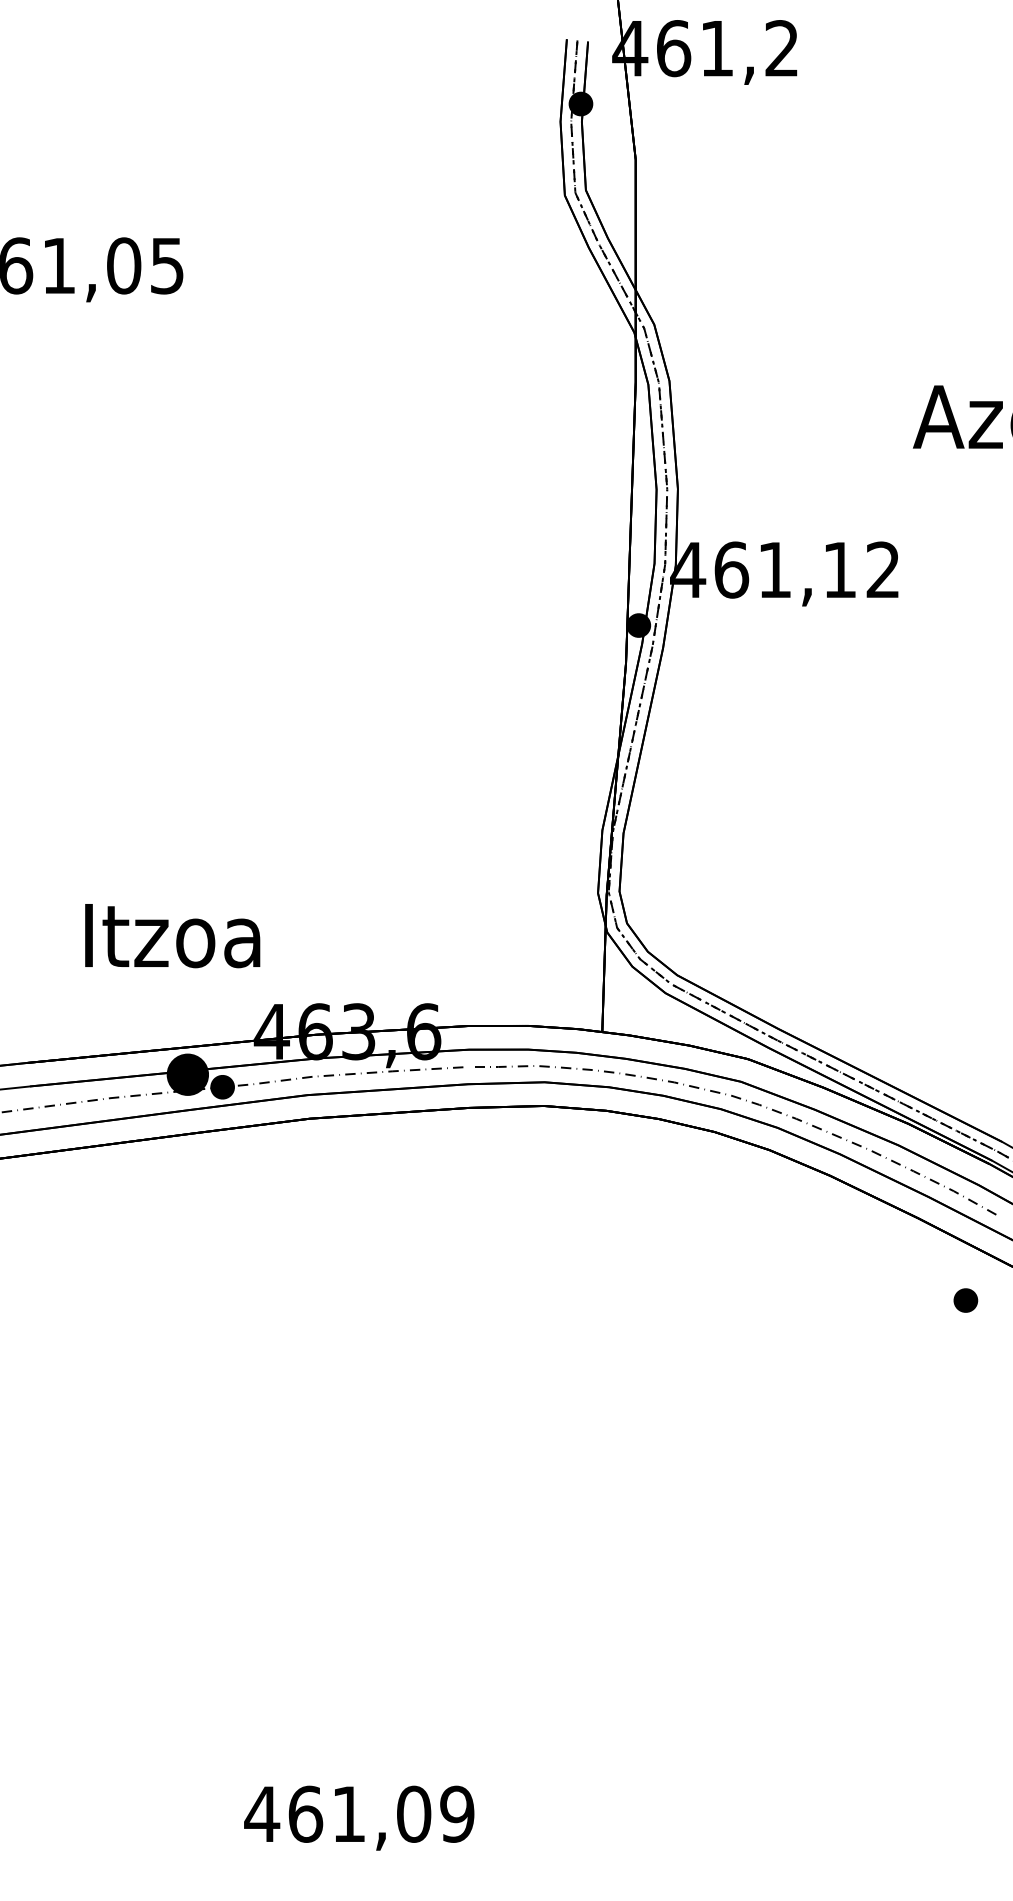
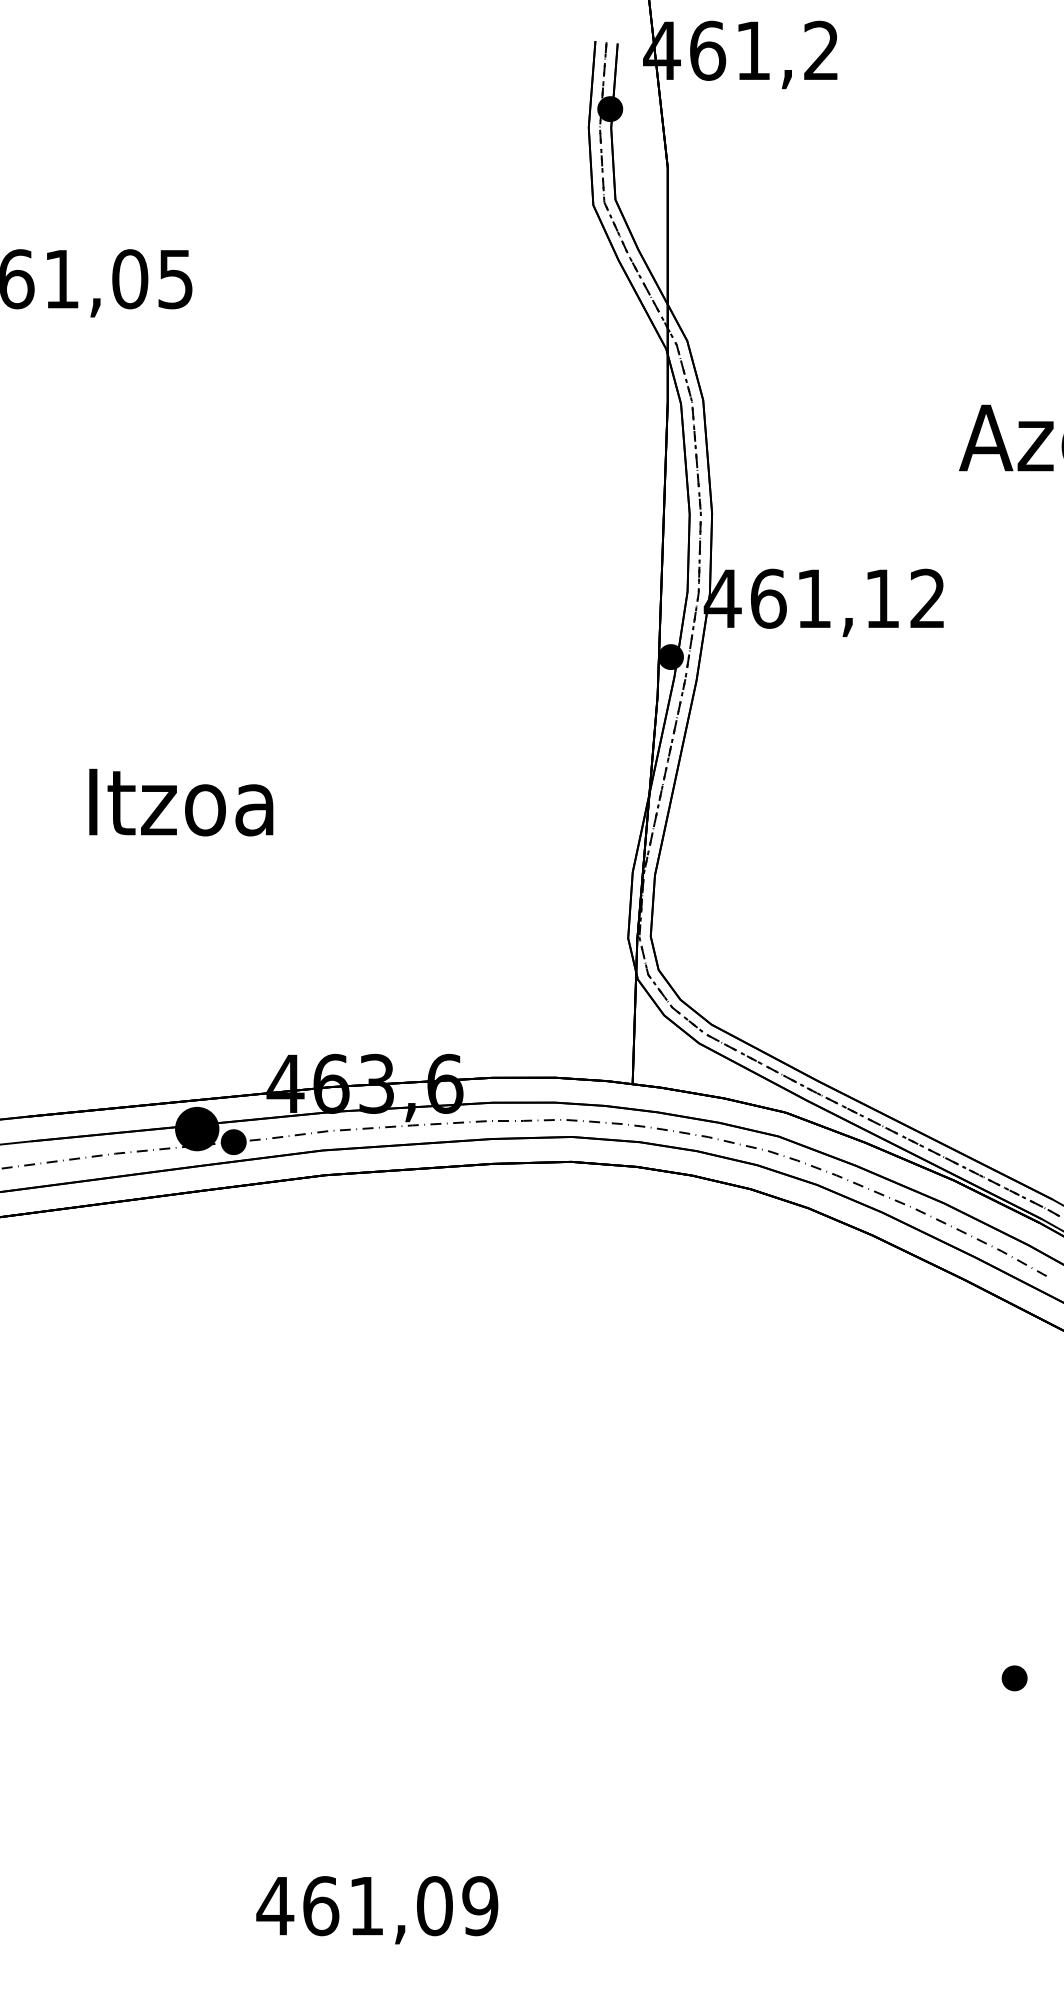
text: (172, 936) -> (181, 803), moved
part: (965, 1300) -> (1014, 1678), moved

